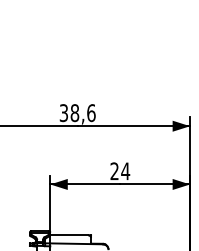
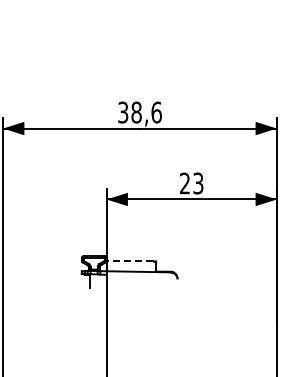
text: (124, 171) -> (197, 183), 24 -> 23
line: (69, 235) -> (129, 261), solid -> dashed

